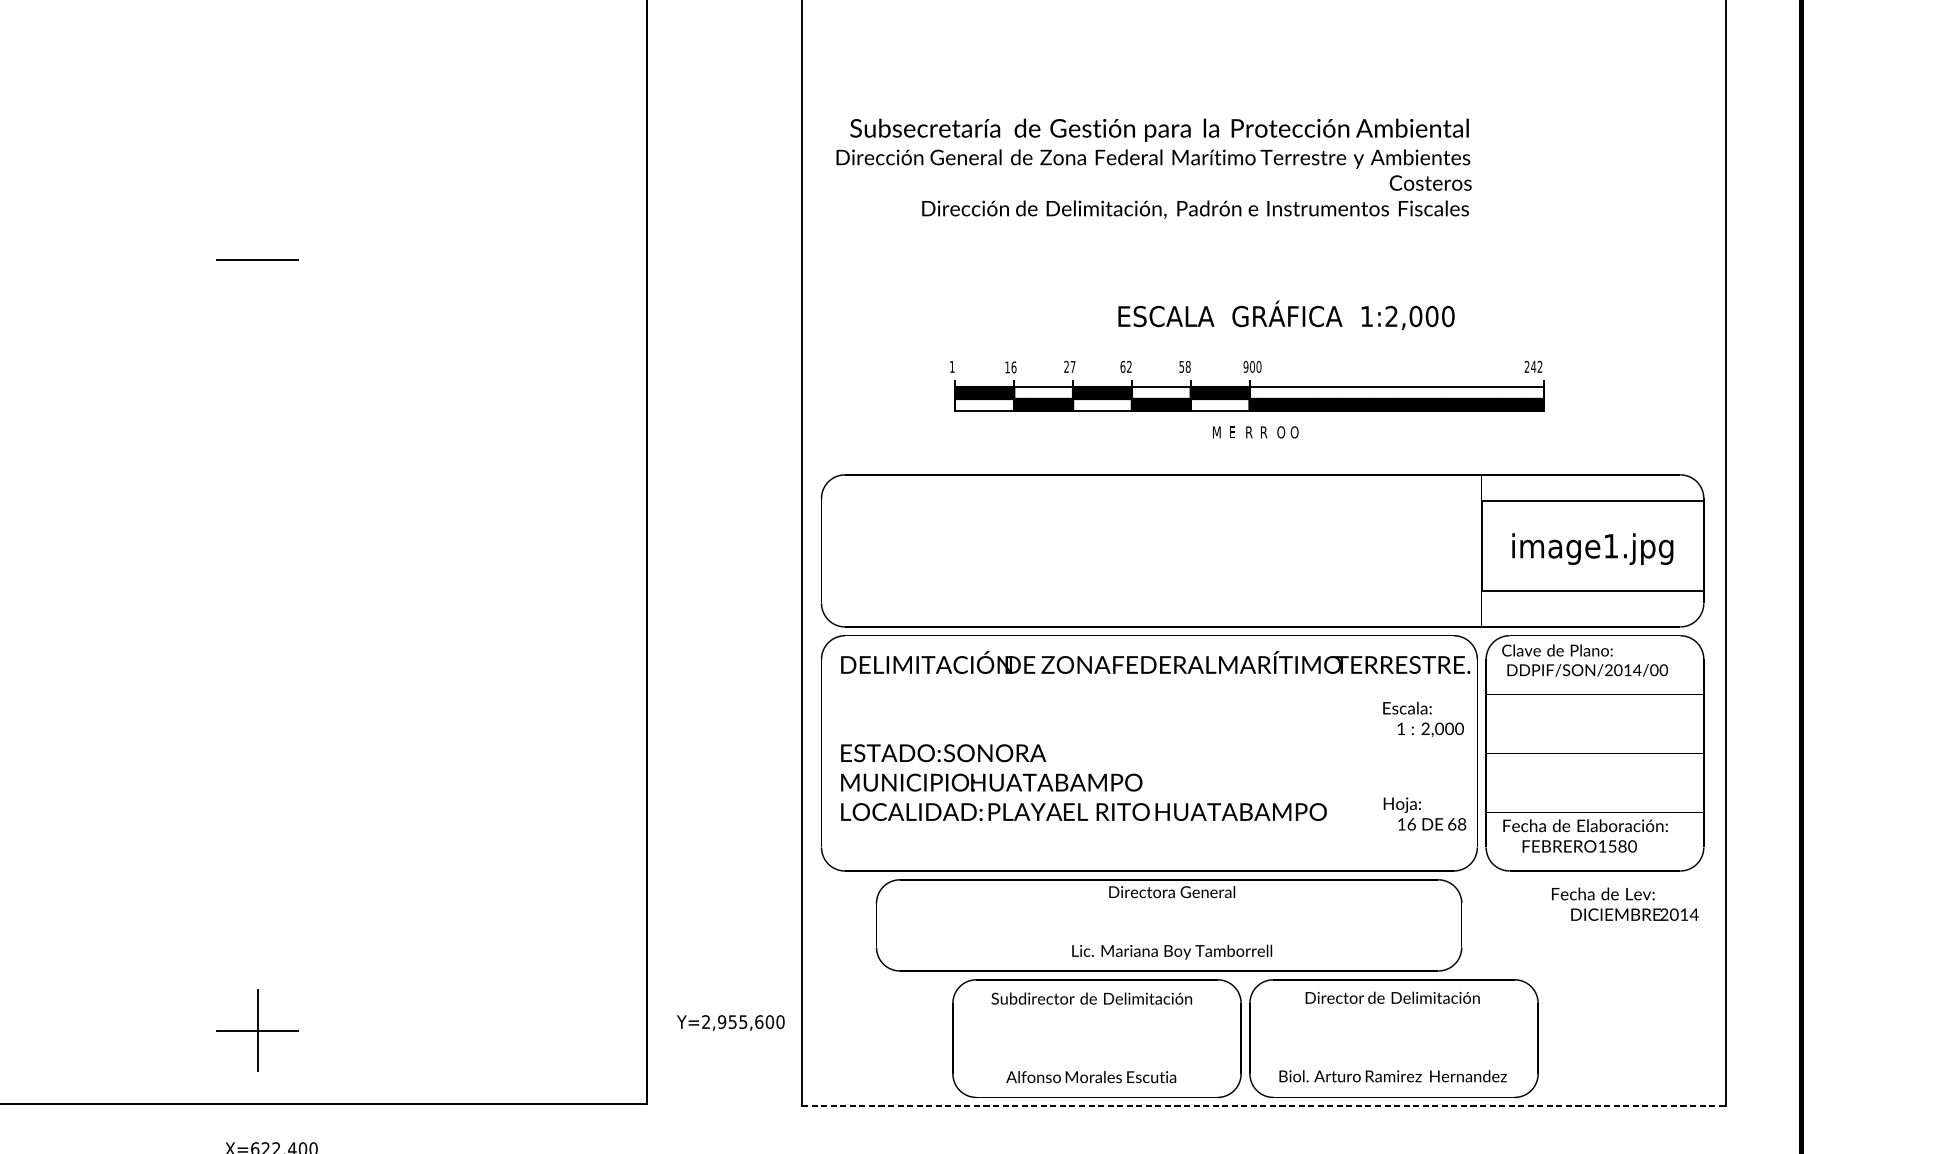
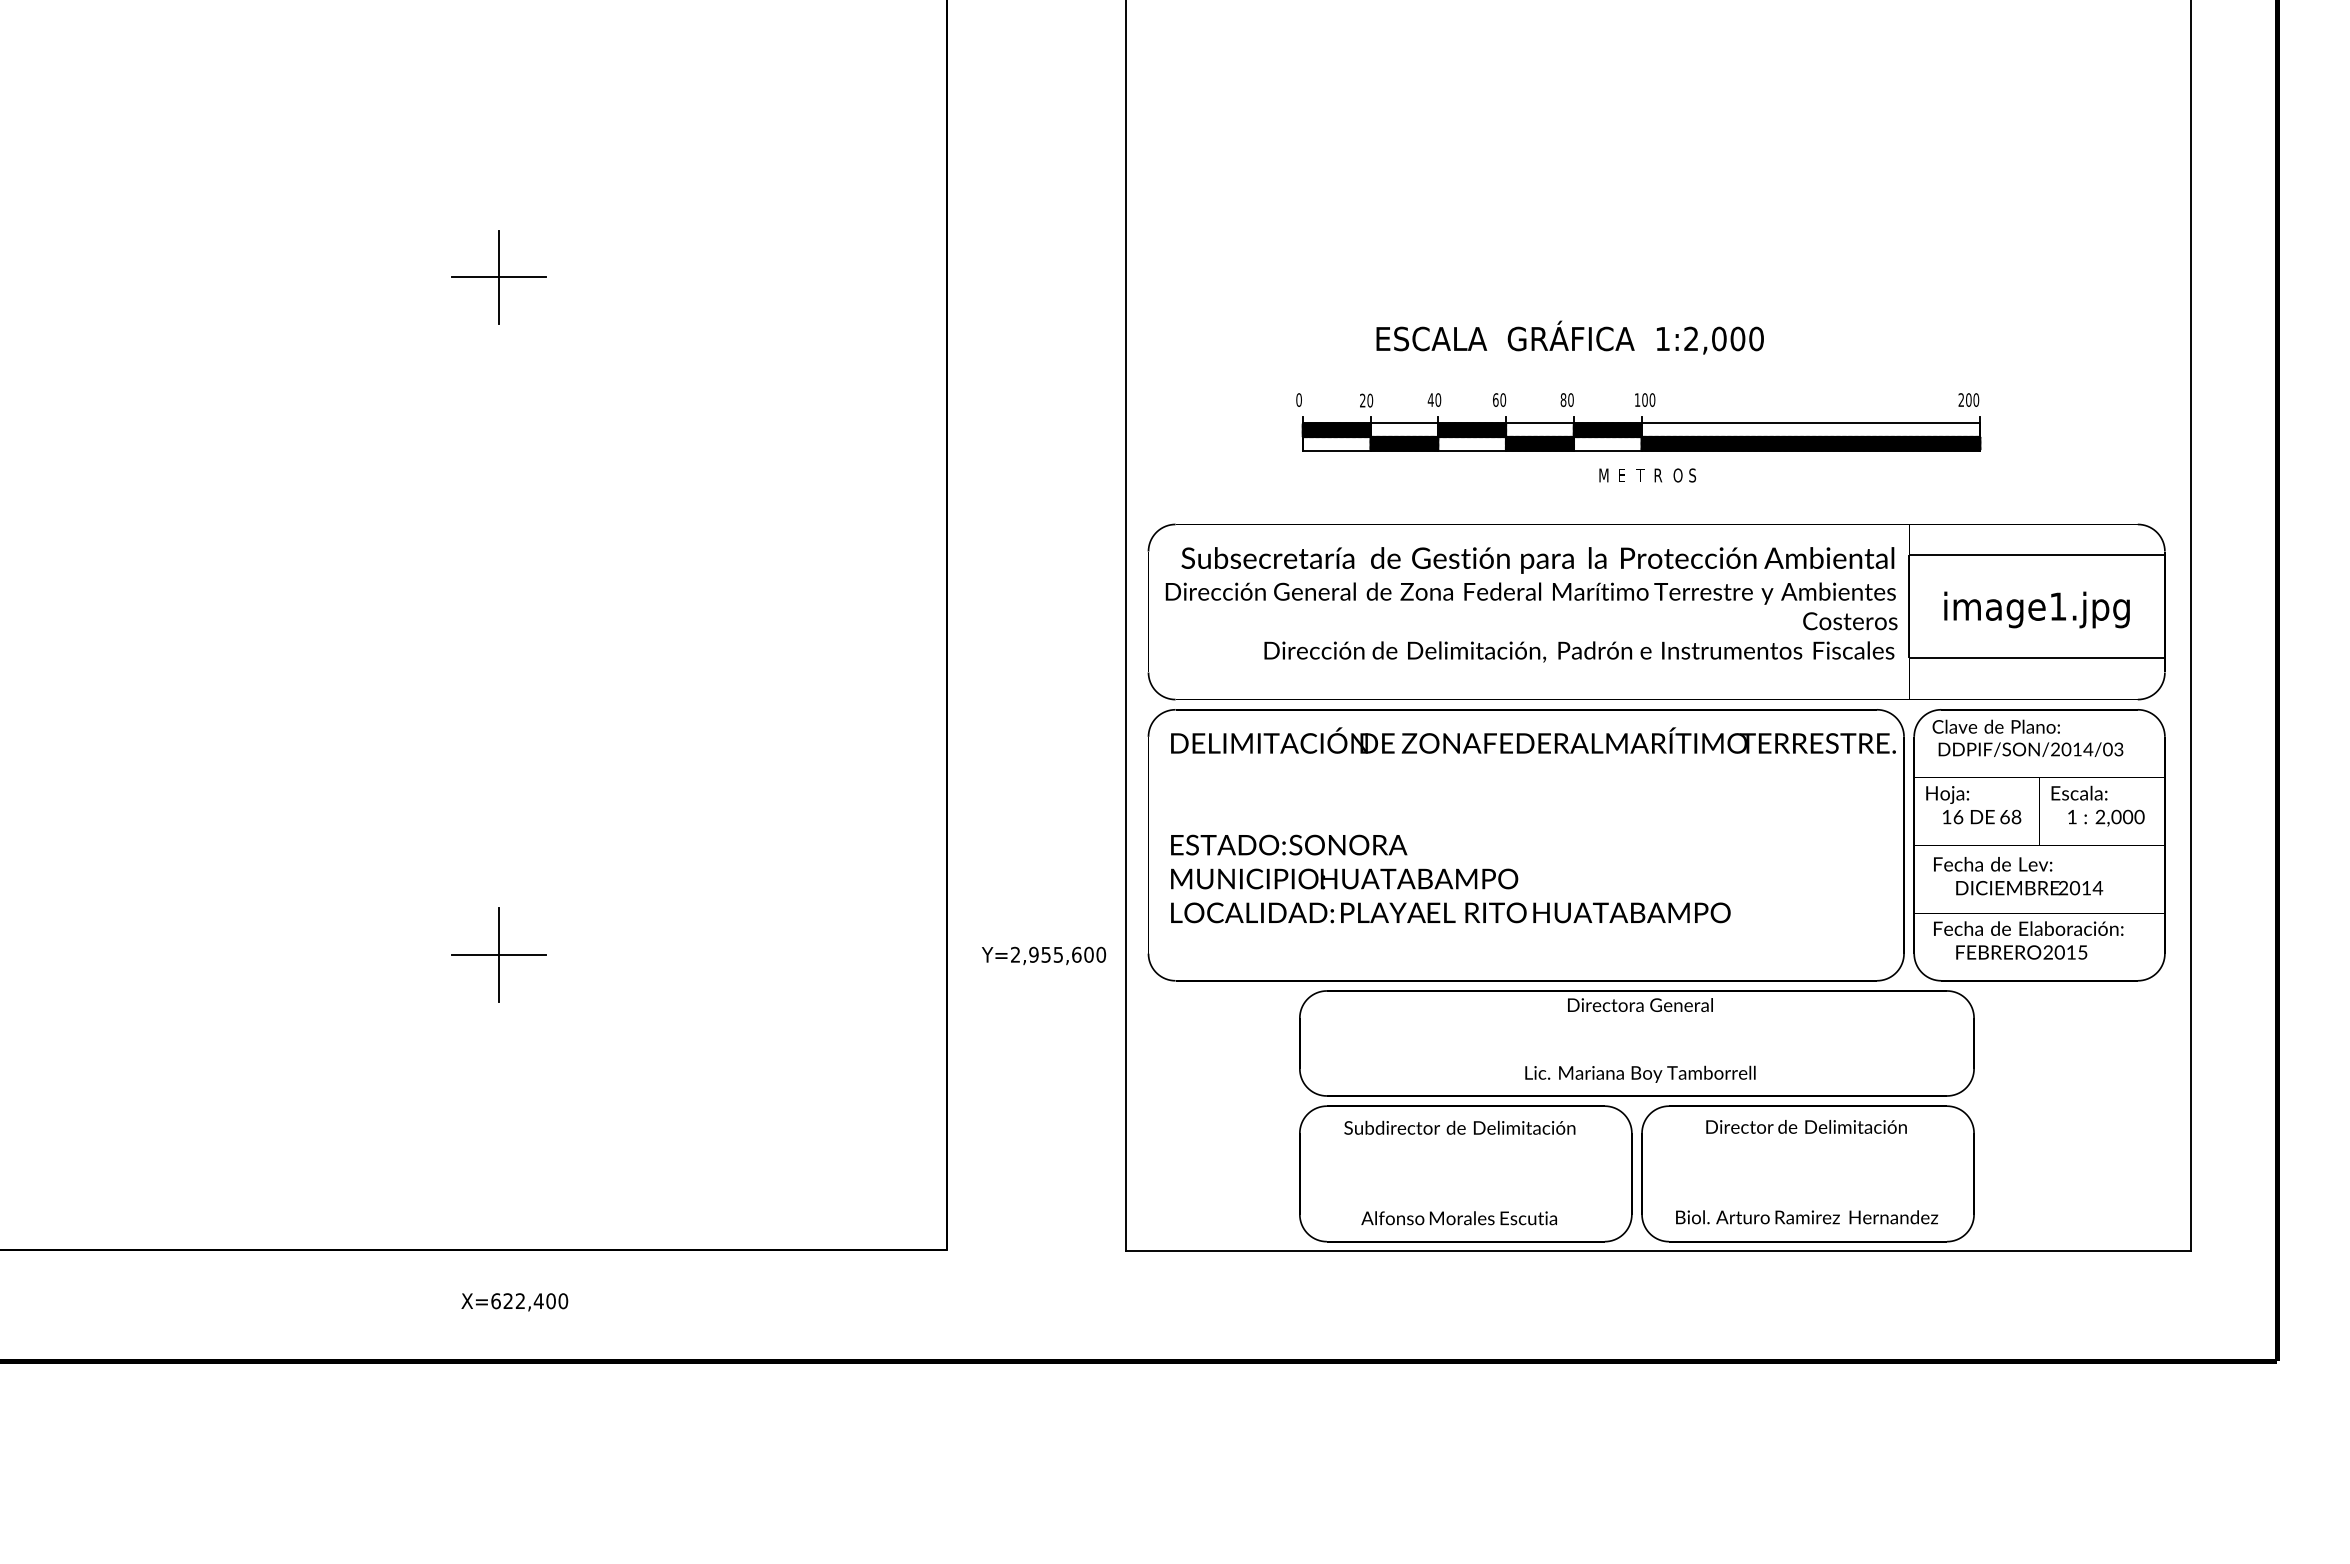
text: (1153, 168) -> (1531, 604), moved
line: (257, 260) -> (498, 277), added
text: (1285, 315) -> (1569, 337), moved
text: (951, 366) -> (1298, 399), 1 -> 0
text: (1069, 366) -> (1434, 399), 27 -> 40
text: (1129, 366) -> (1503, 399), 62 -> 60
text: (1184, 366) -> (1566, 399), 58 -> 80
text: (1245, 366) -> (1637, 399), 900 -> 100
text: (1536, 366) -> (1972, 399), 242 -> 200
text: (1010, 367) -> (1366, 400), 16 -> 20
text: (1248, 432) -> (1640, 475), R -> T
text: (1294, 432) -> (1693, 475), O -> S
text: (1663, 670) -> (2118, 749), DDPIF/SON/2014/00 -> DDPIF/SON/2014/03
text: (1423, 718) -> (2097, 805), moved
text: (1424, 814) -> (1973, 805), moved
text: (1617, 846) -> (2065, 952), 1580 -> 2015
text: (1625, 904) -> (2018, 876), moved
text: (1168, 925) -> (1636, 1043), moved
text: (730, 1022) -> (1043, 955), moved
part: (257, 1030) -> (498, 954), moved
line: (1264, 1105) -> (1658, 1251), dashed -> solid

